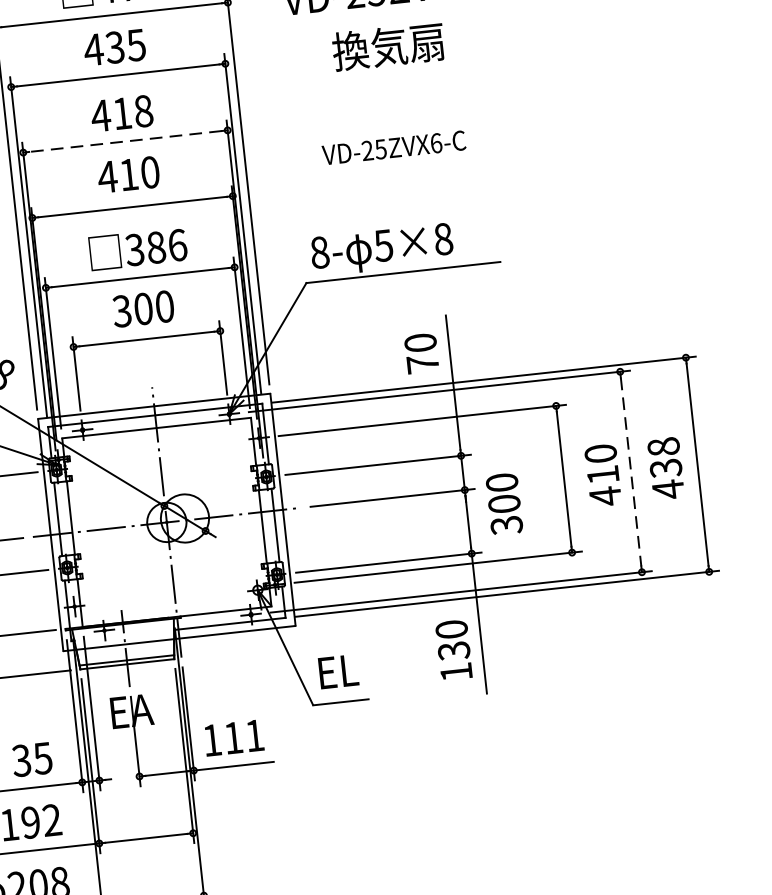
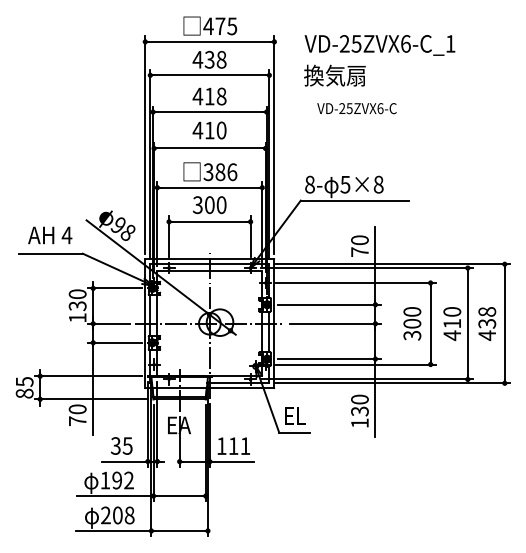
text: (136, 44) -> (221, 59), 435 -> 438
text: (387, 46) -> (334, 75), moved
line: (124, 142) -> (209, 112), dashed -> solid
text: (393, 147) -> (356, 108), moved
line: (630, 473) -> (467, 324), dashed -> solid
text: (504, 503) -> (412, 323), moved

